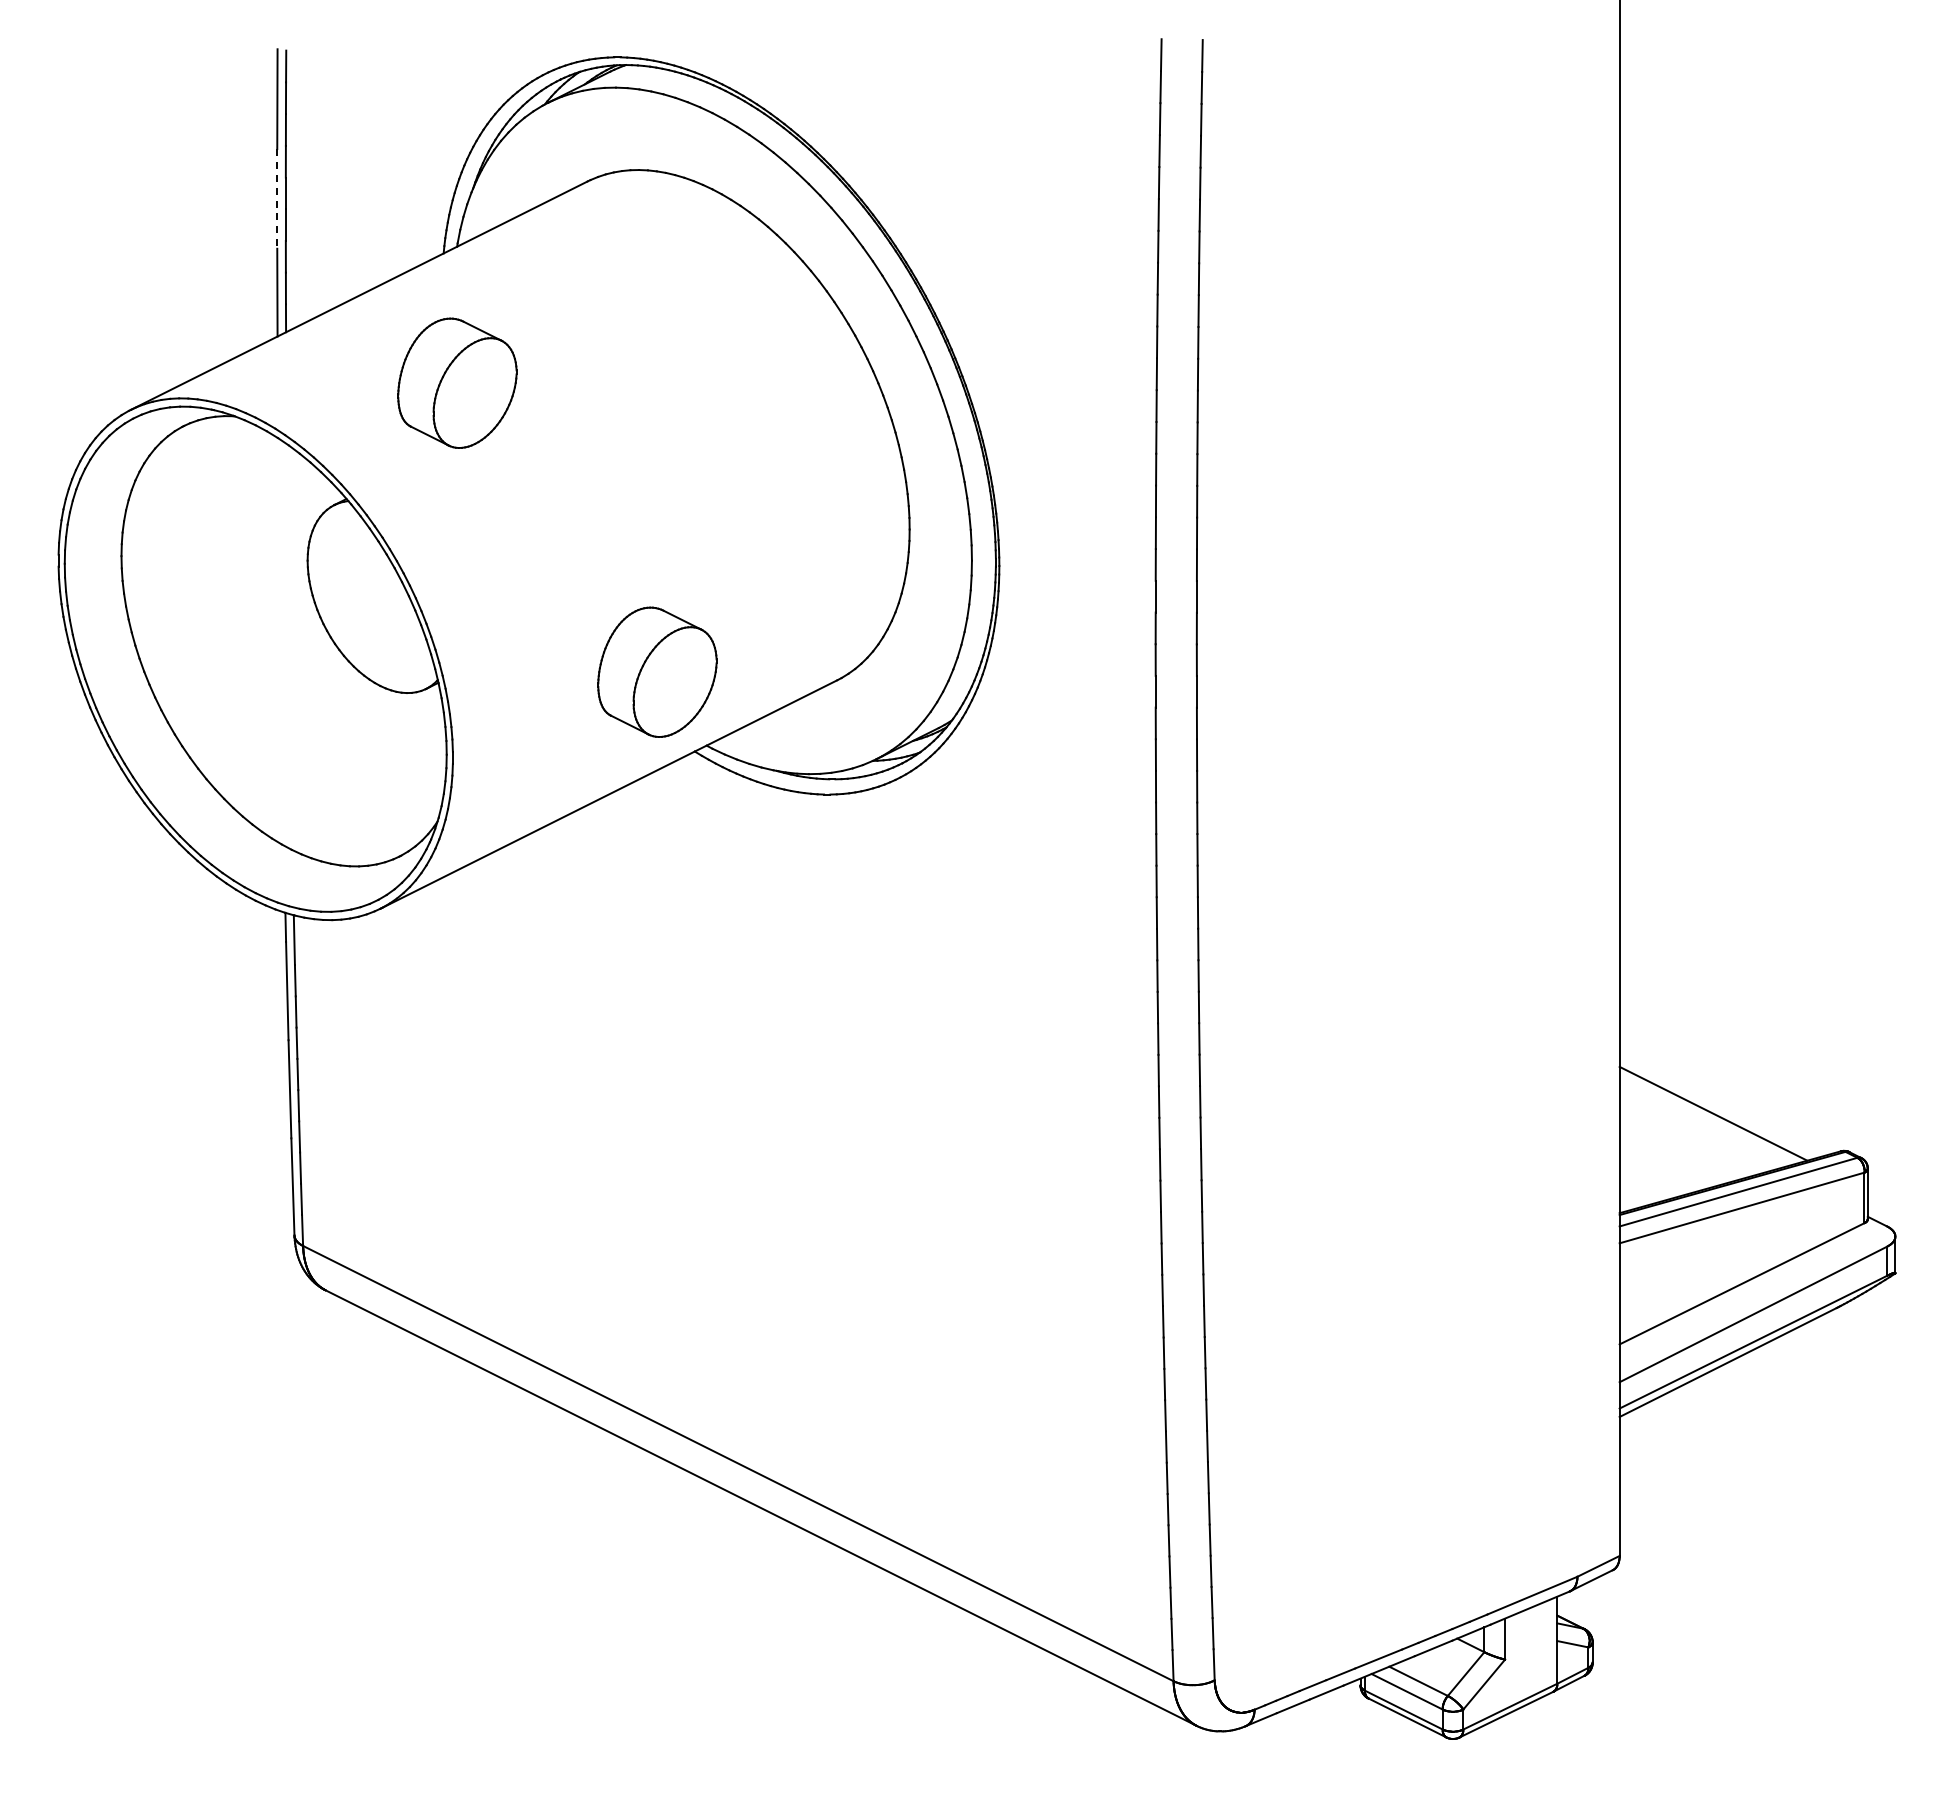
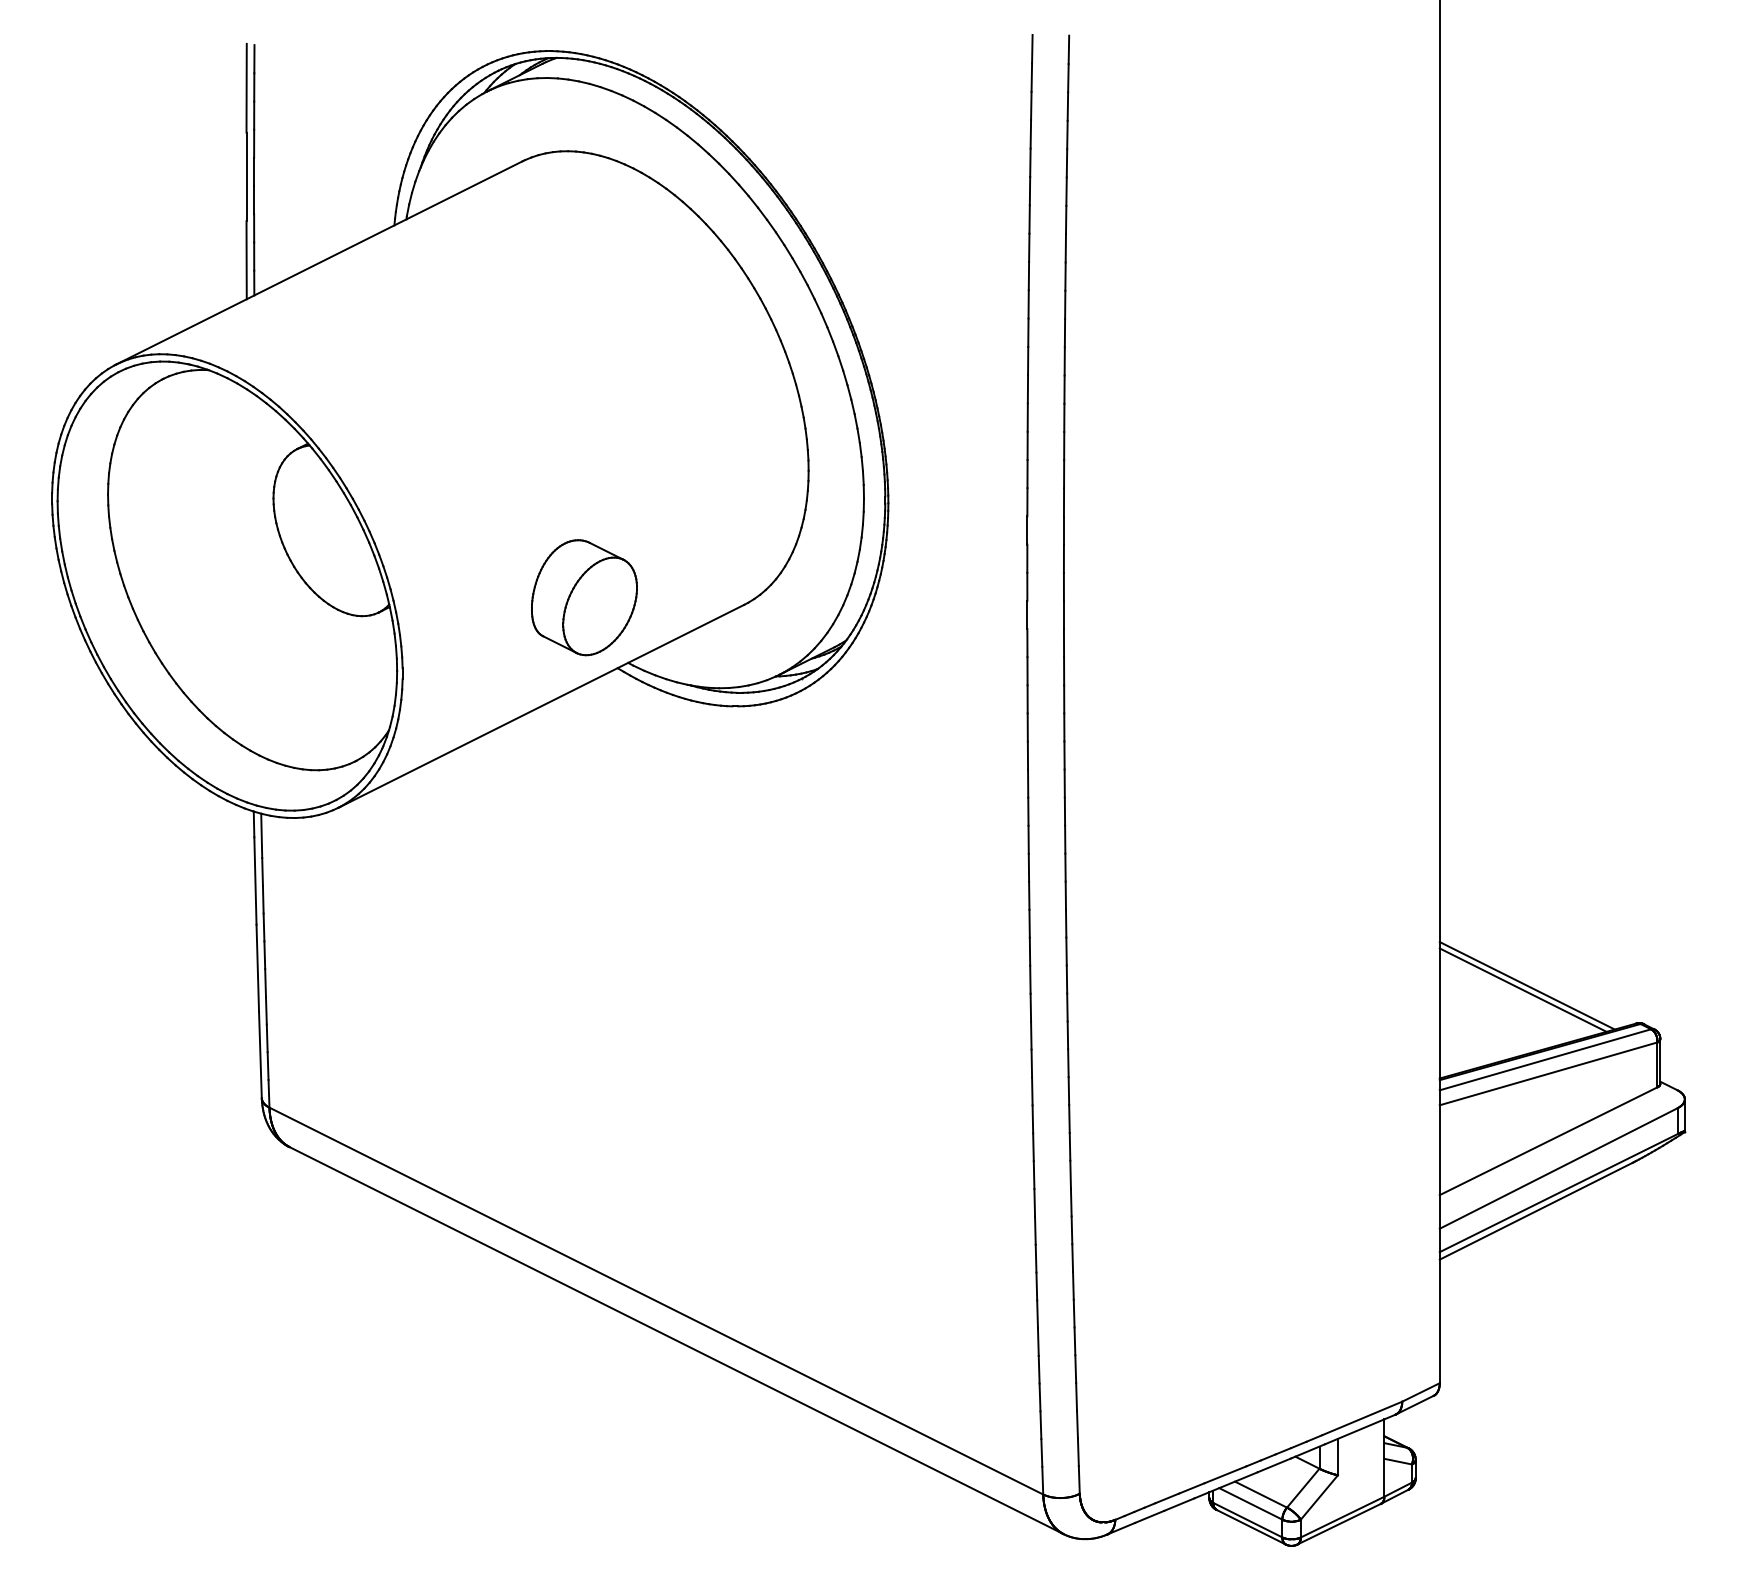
line: (277, 198) -> (246, 176), dashed -> solid
part: (457, 382) -> (406, 340), removed
line: (1717, 1108) -> (1526, 985), added

